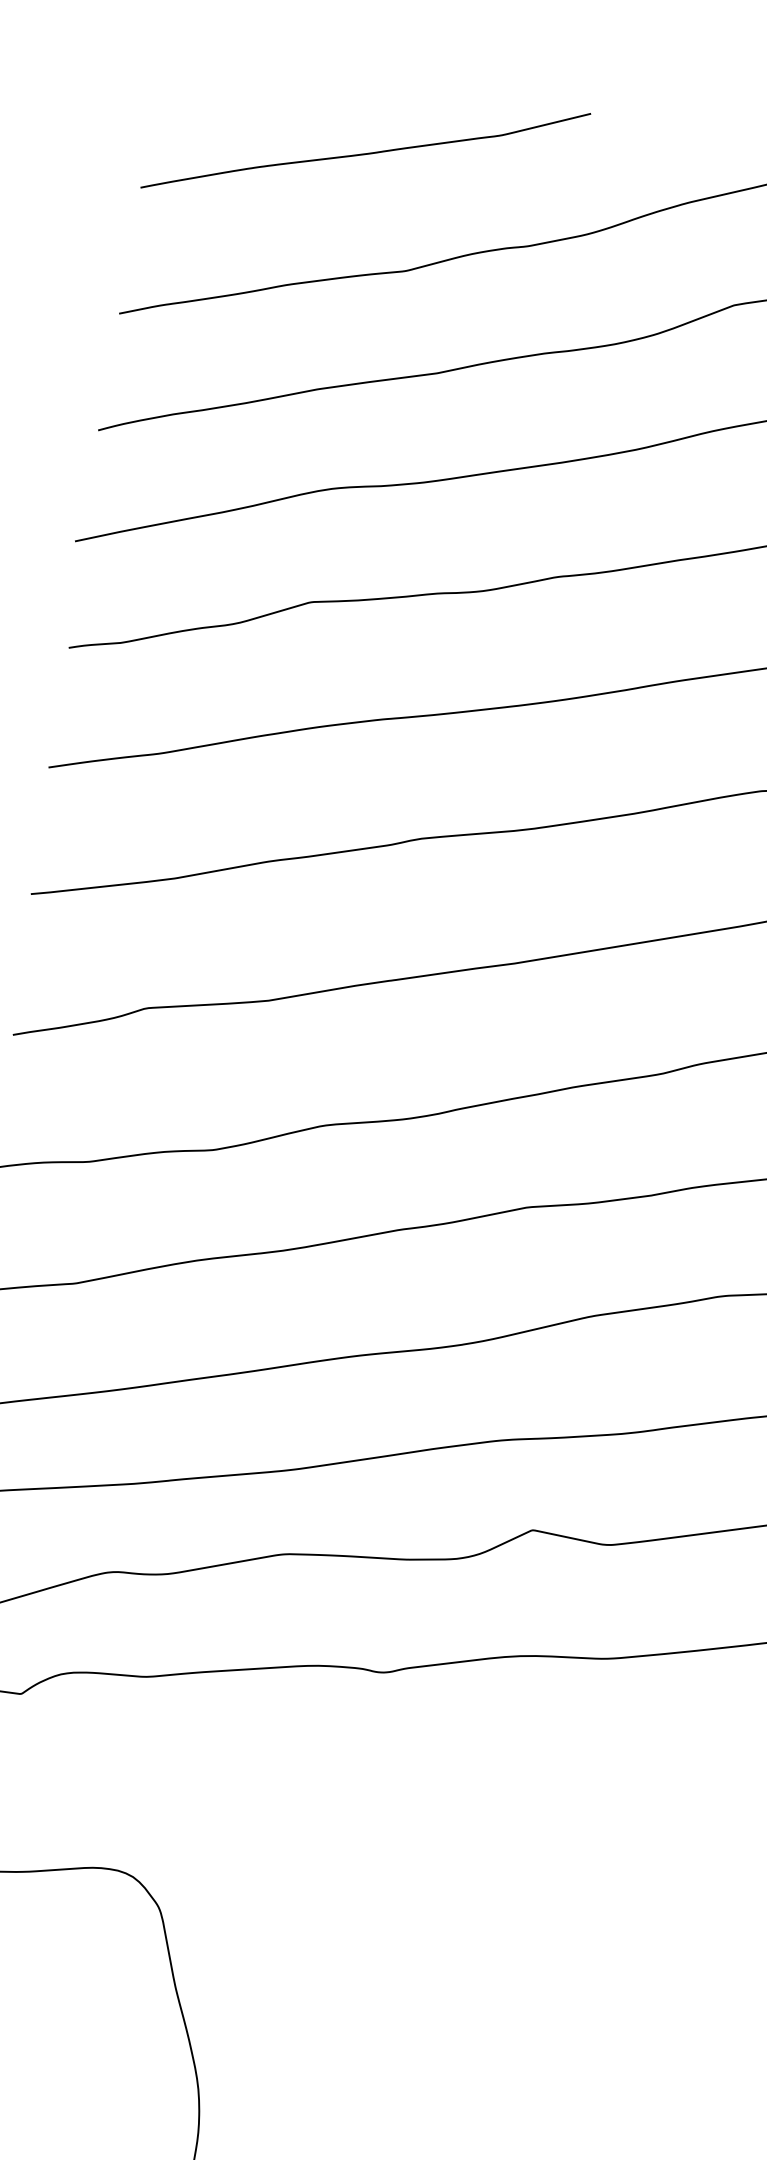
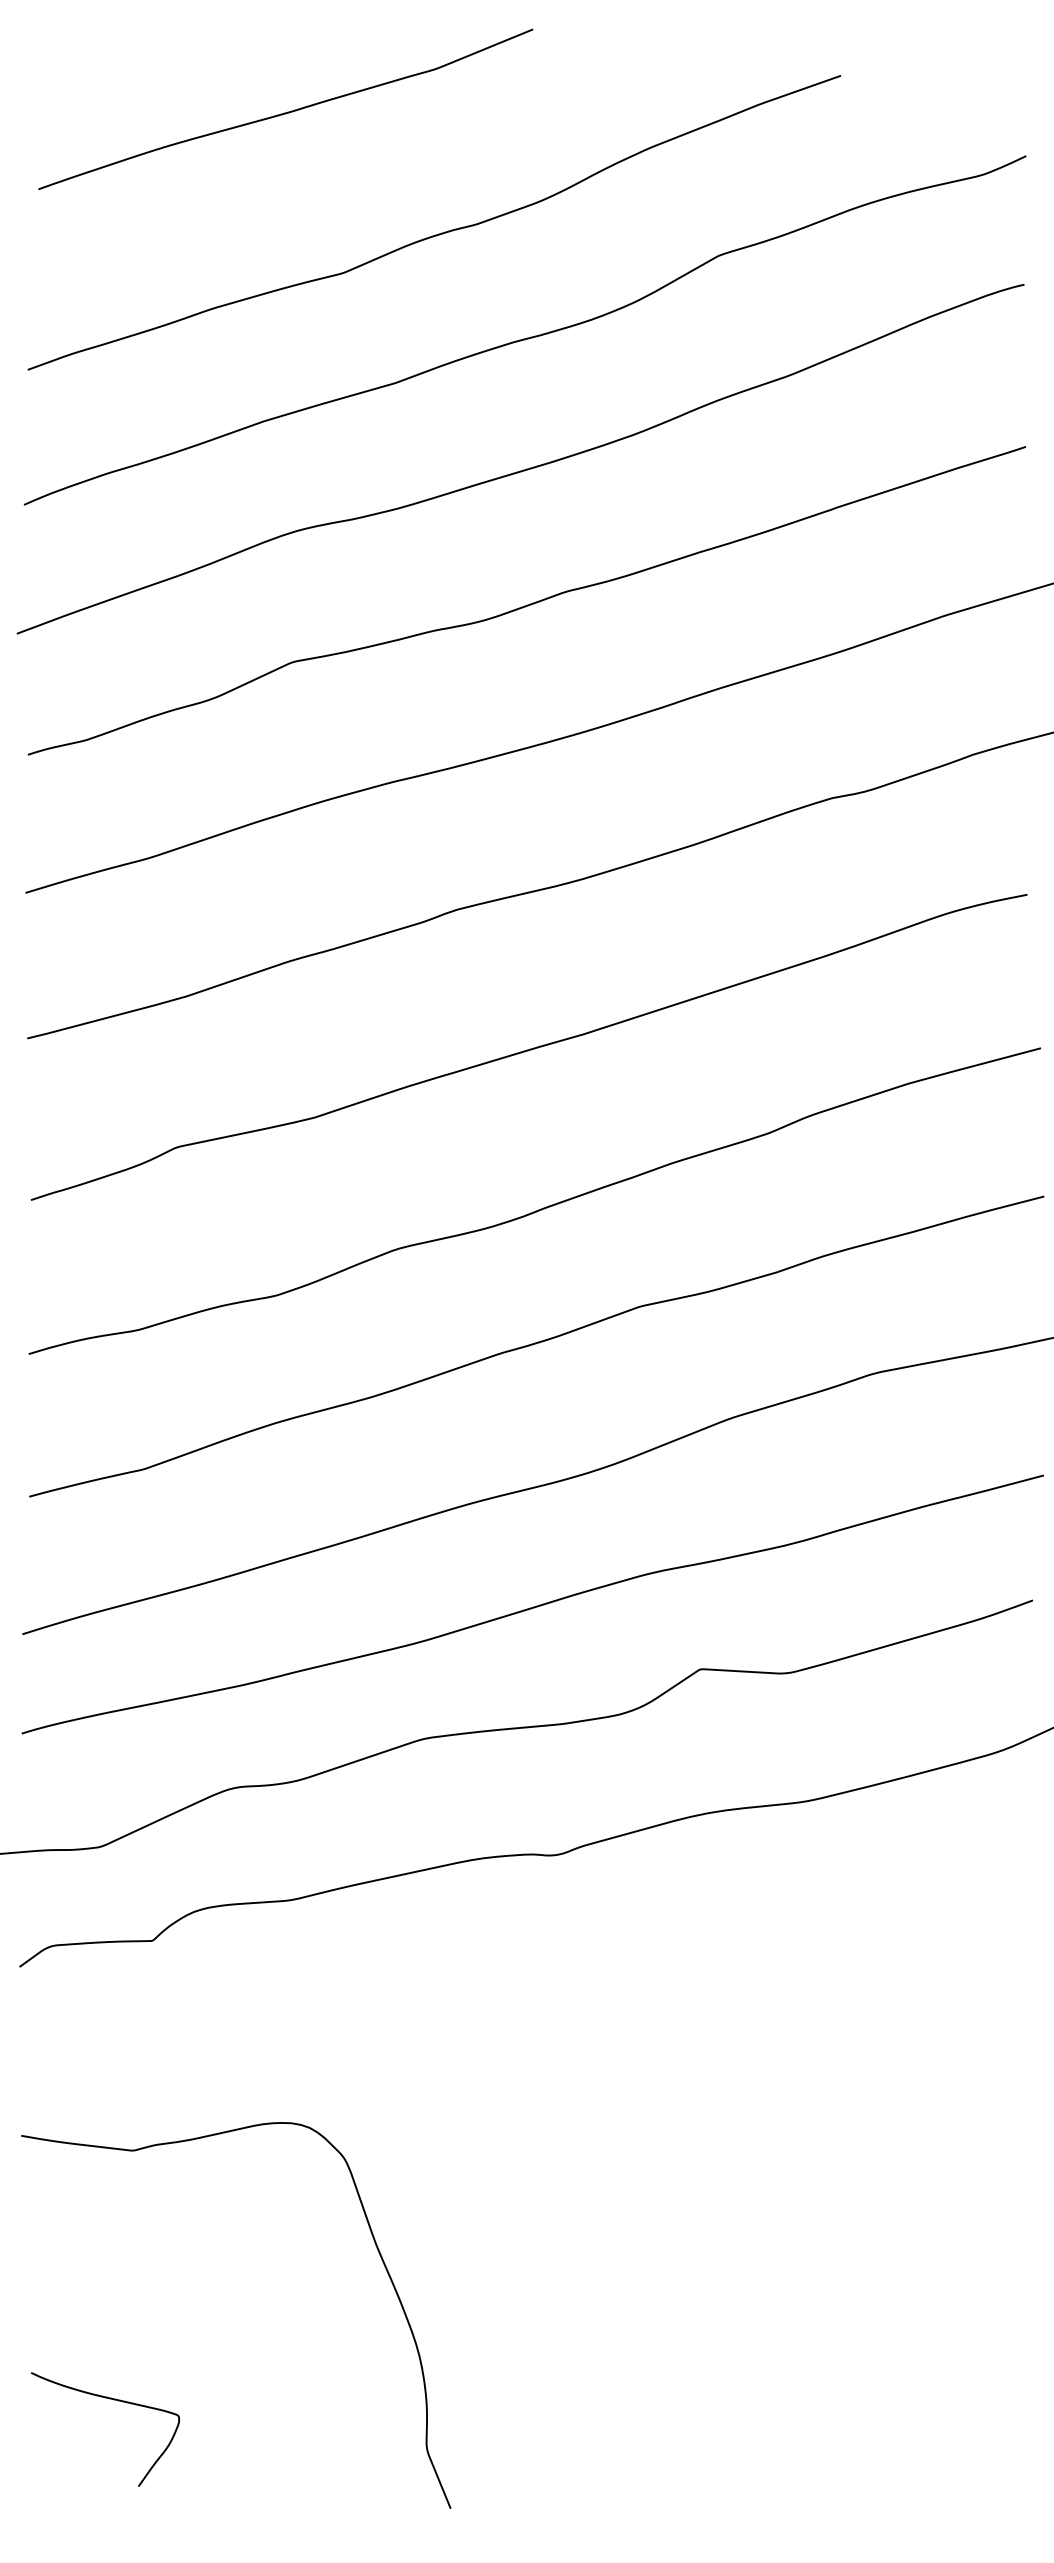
curve: (367, 152) -> (287, 111), moved

